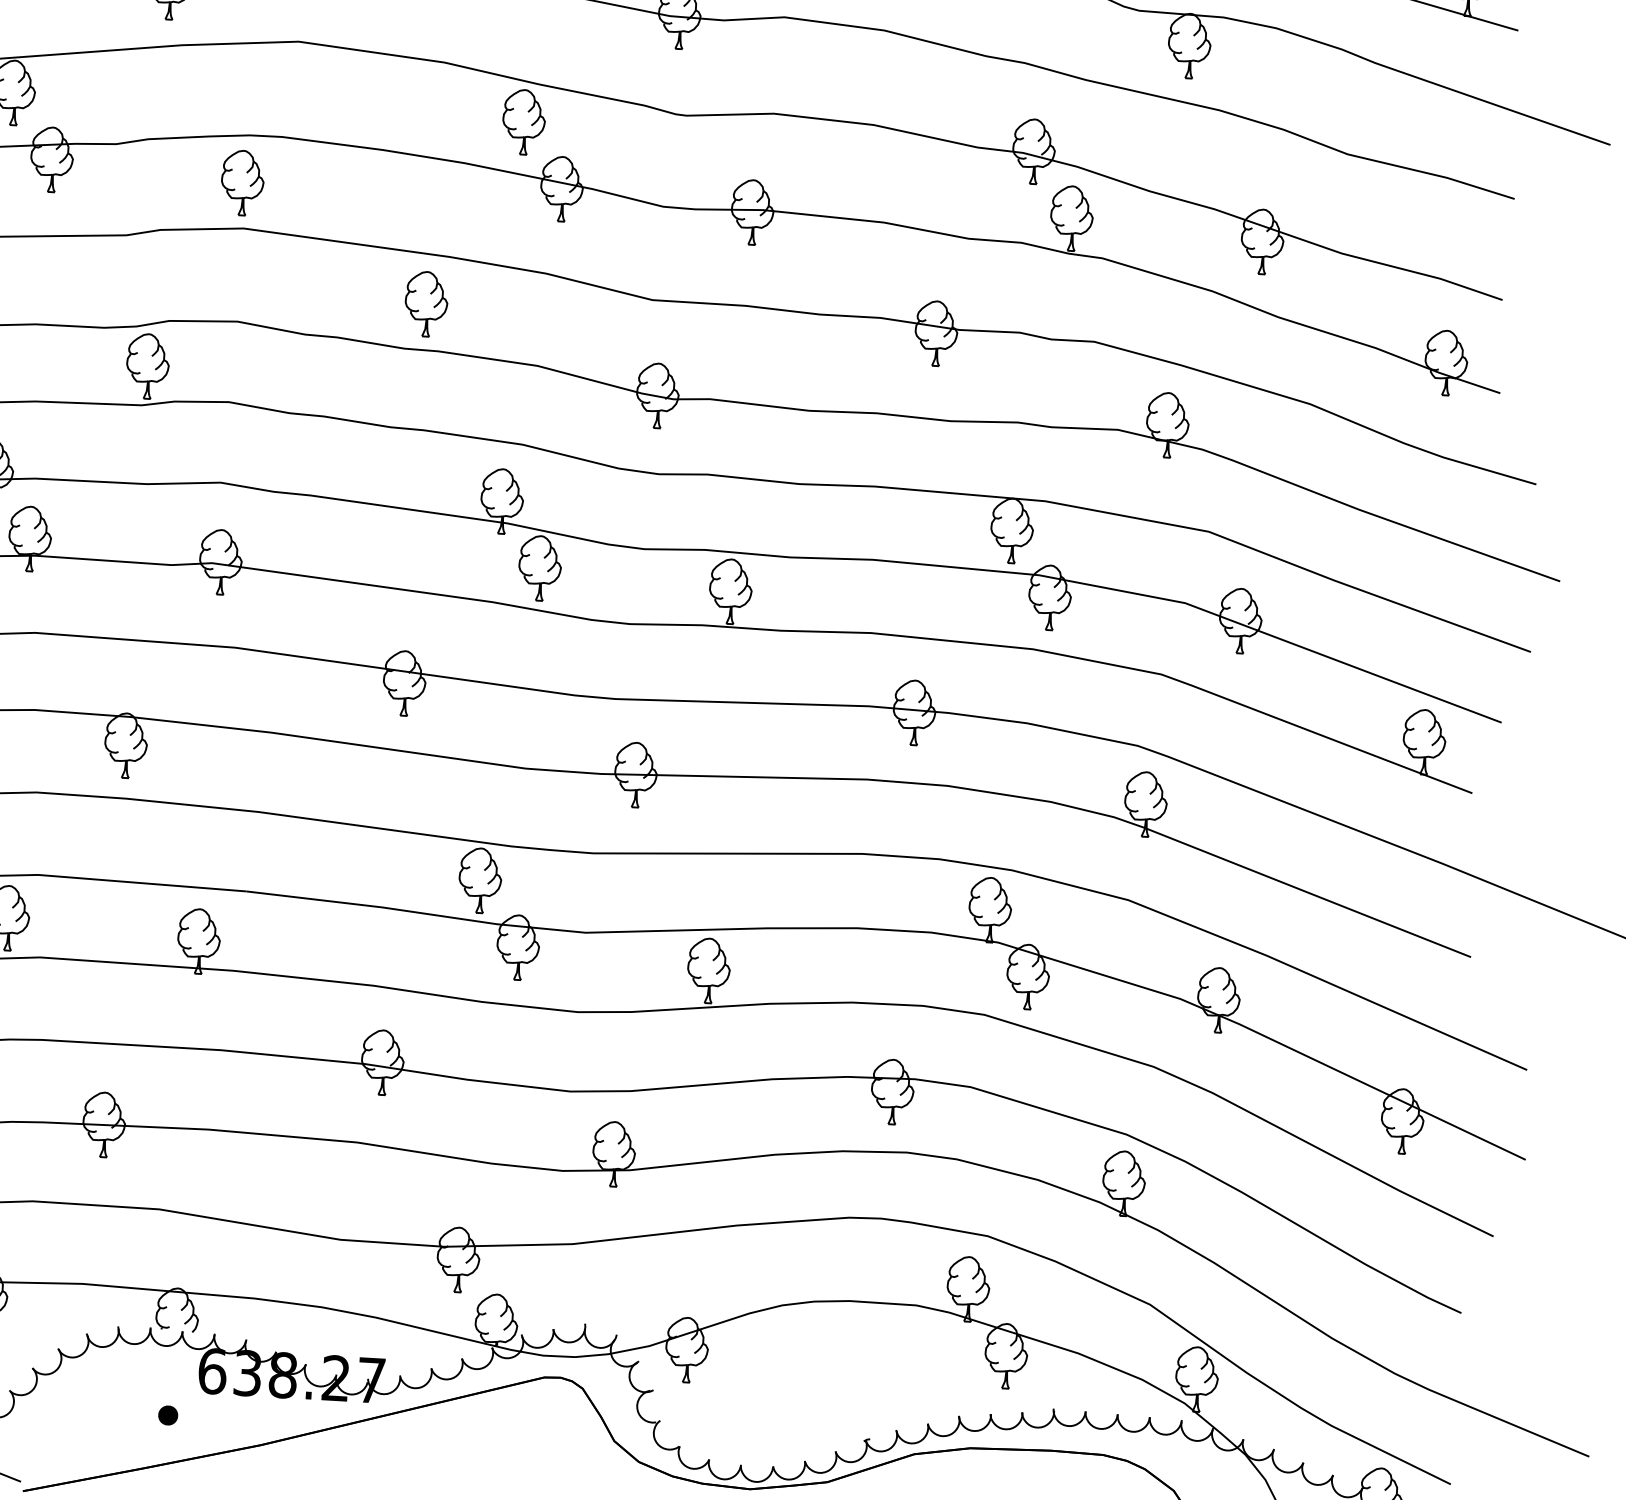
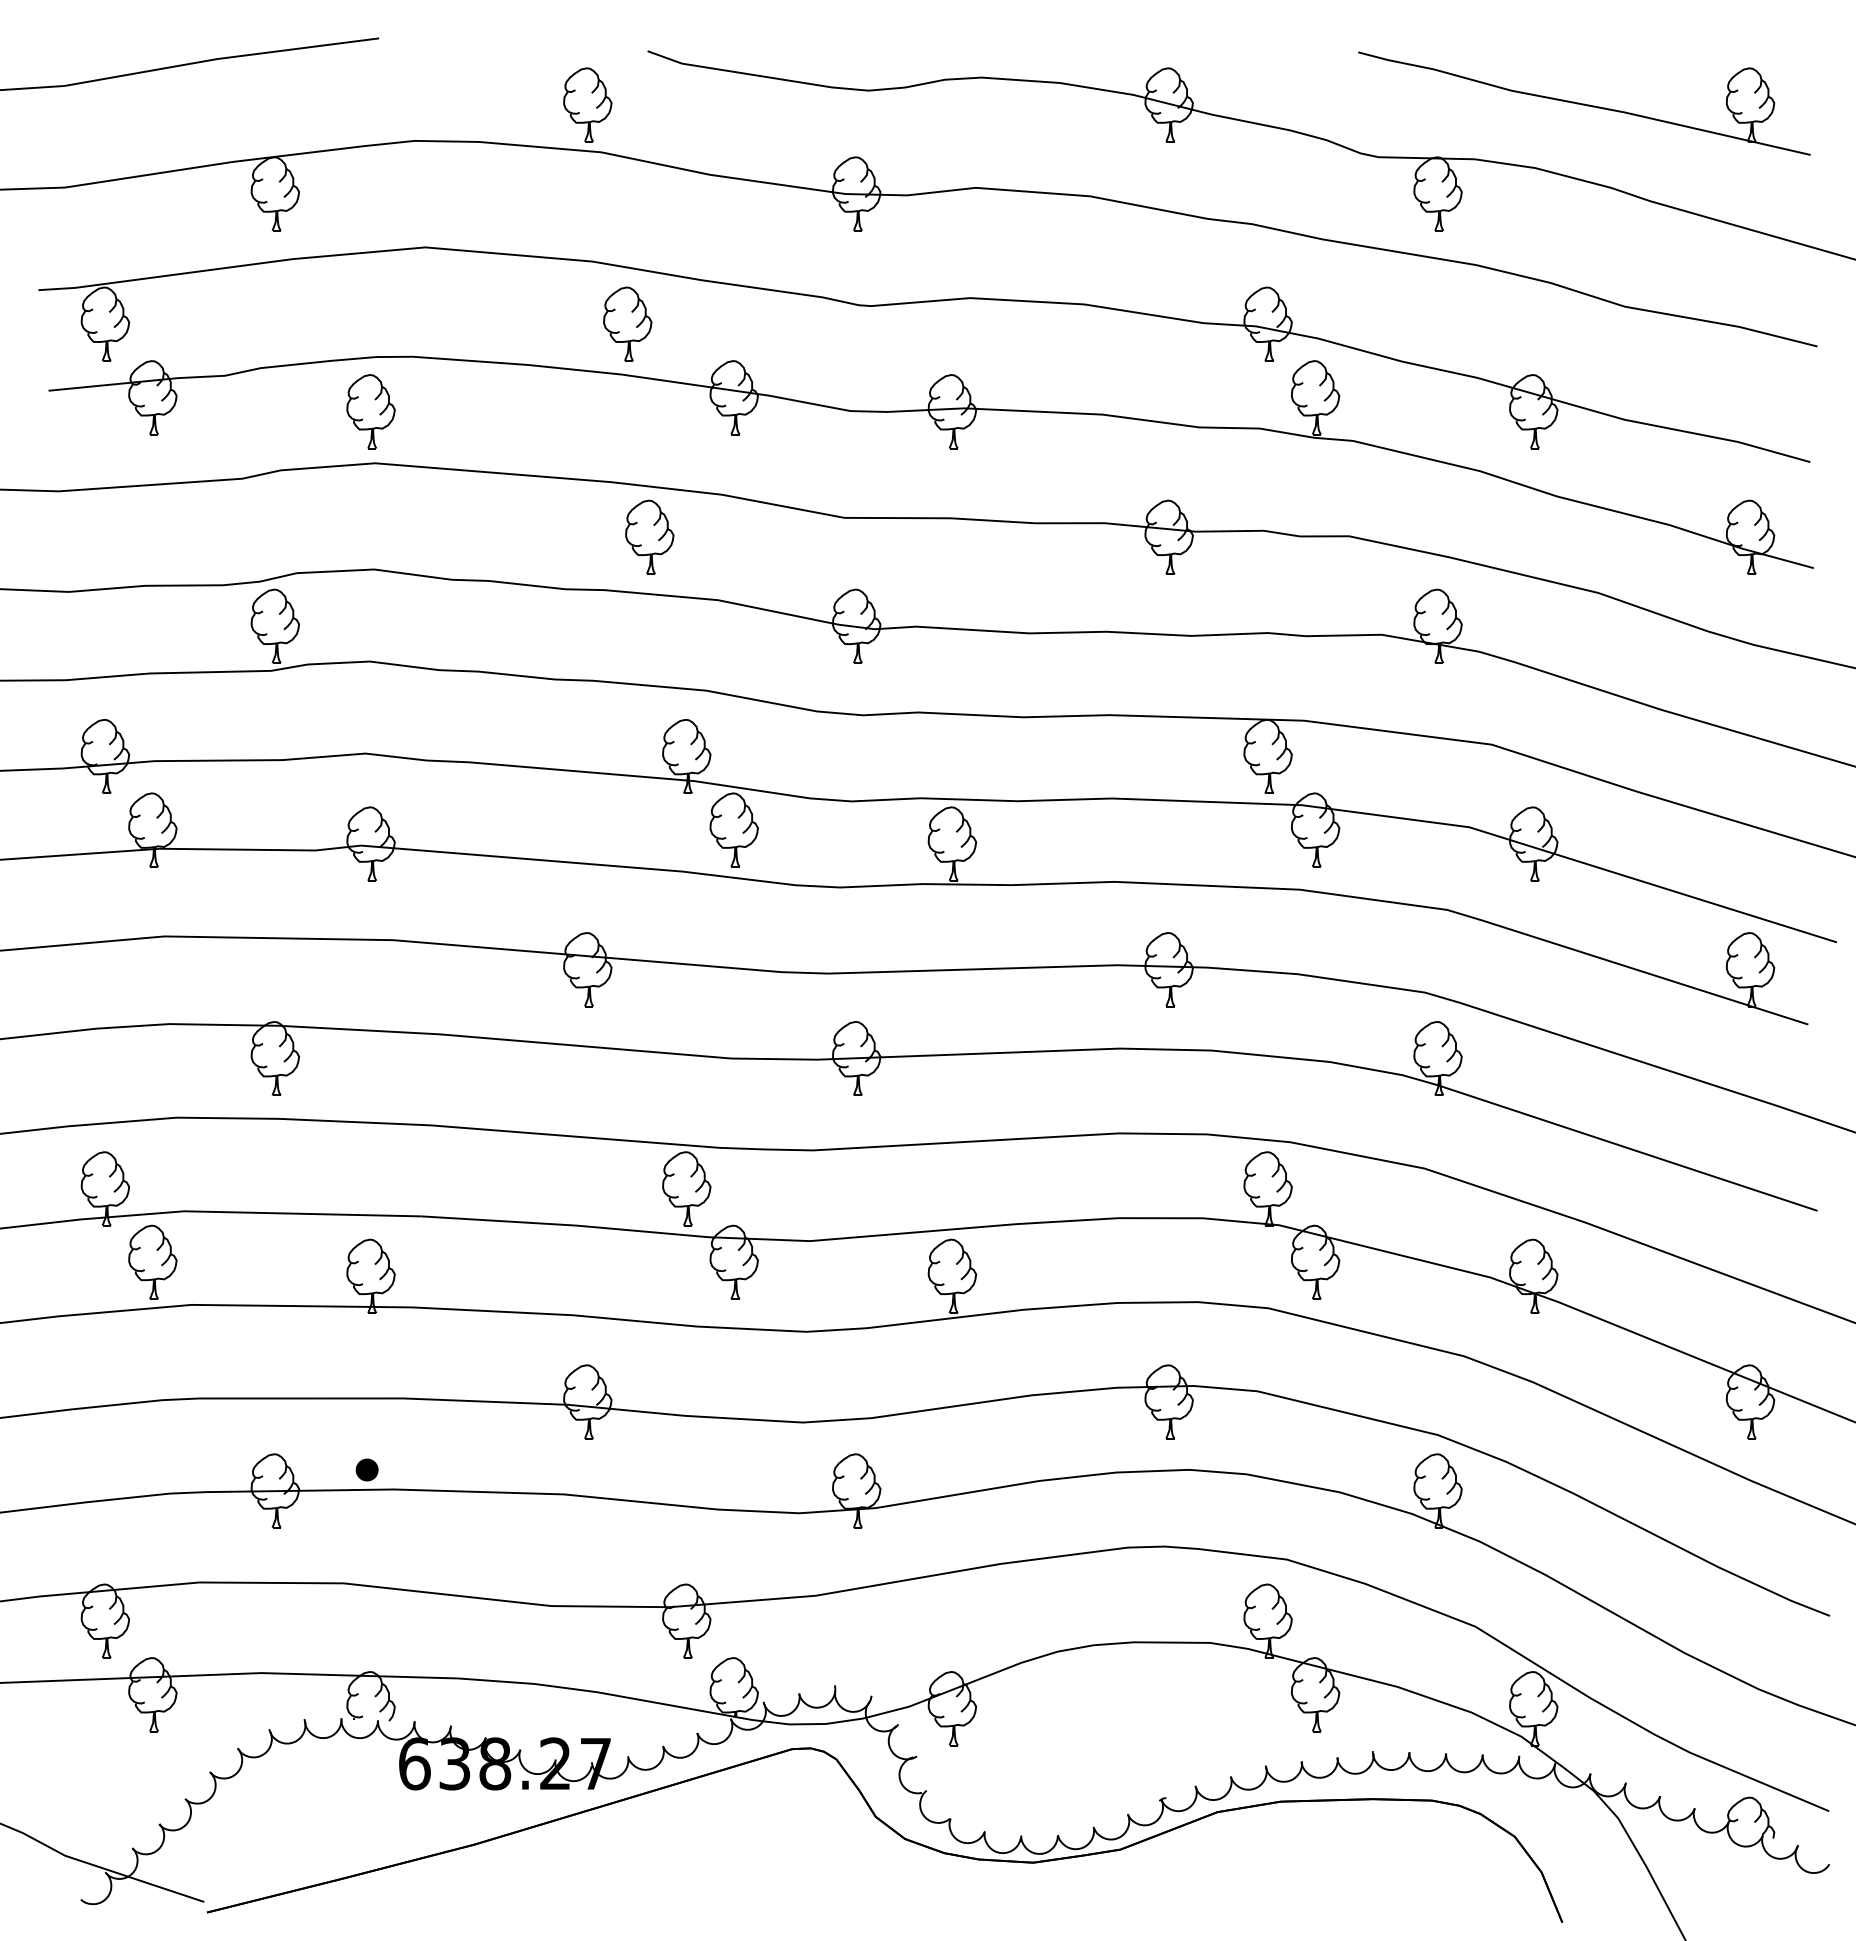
part: (523, 121) -> (627, 323), moved
part: (426, 303) -> (649, 536), moved
part: (167, 1415) -> (366, 1469), moved

